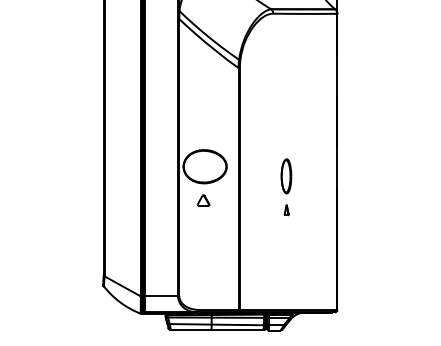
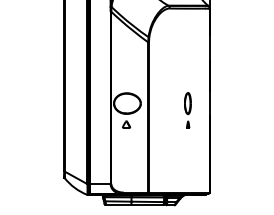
part: (285, 187) -> (187, 110), moved

